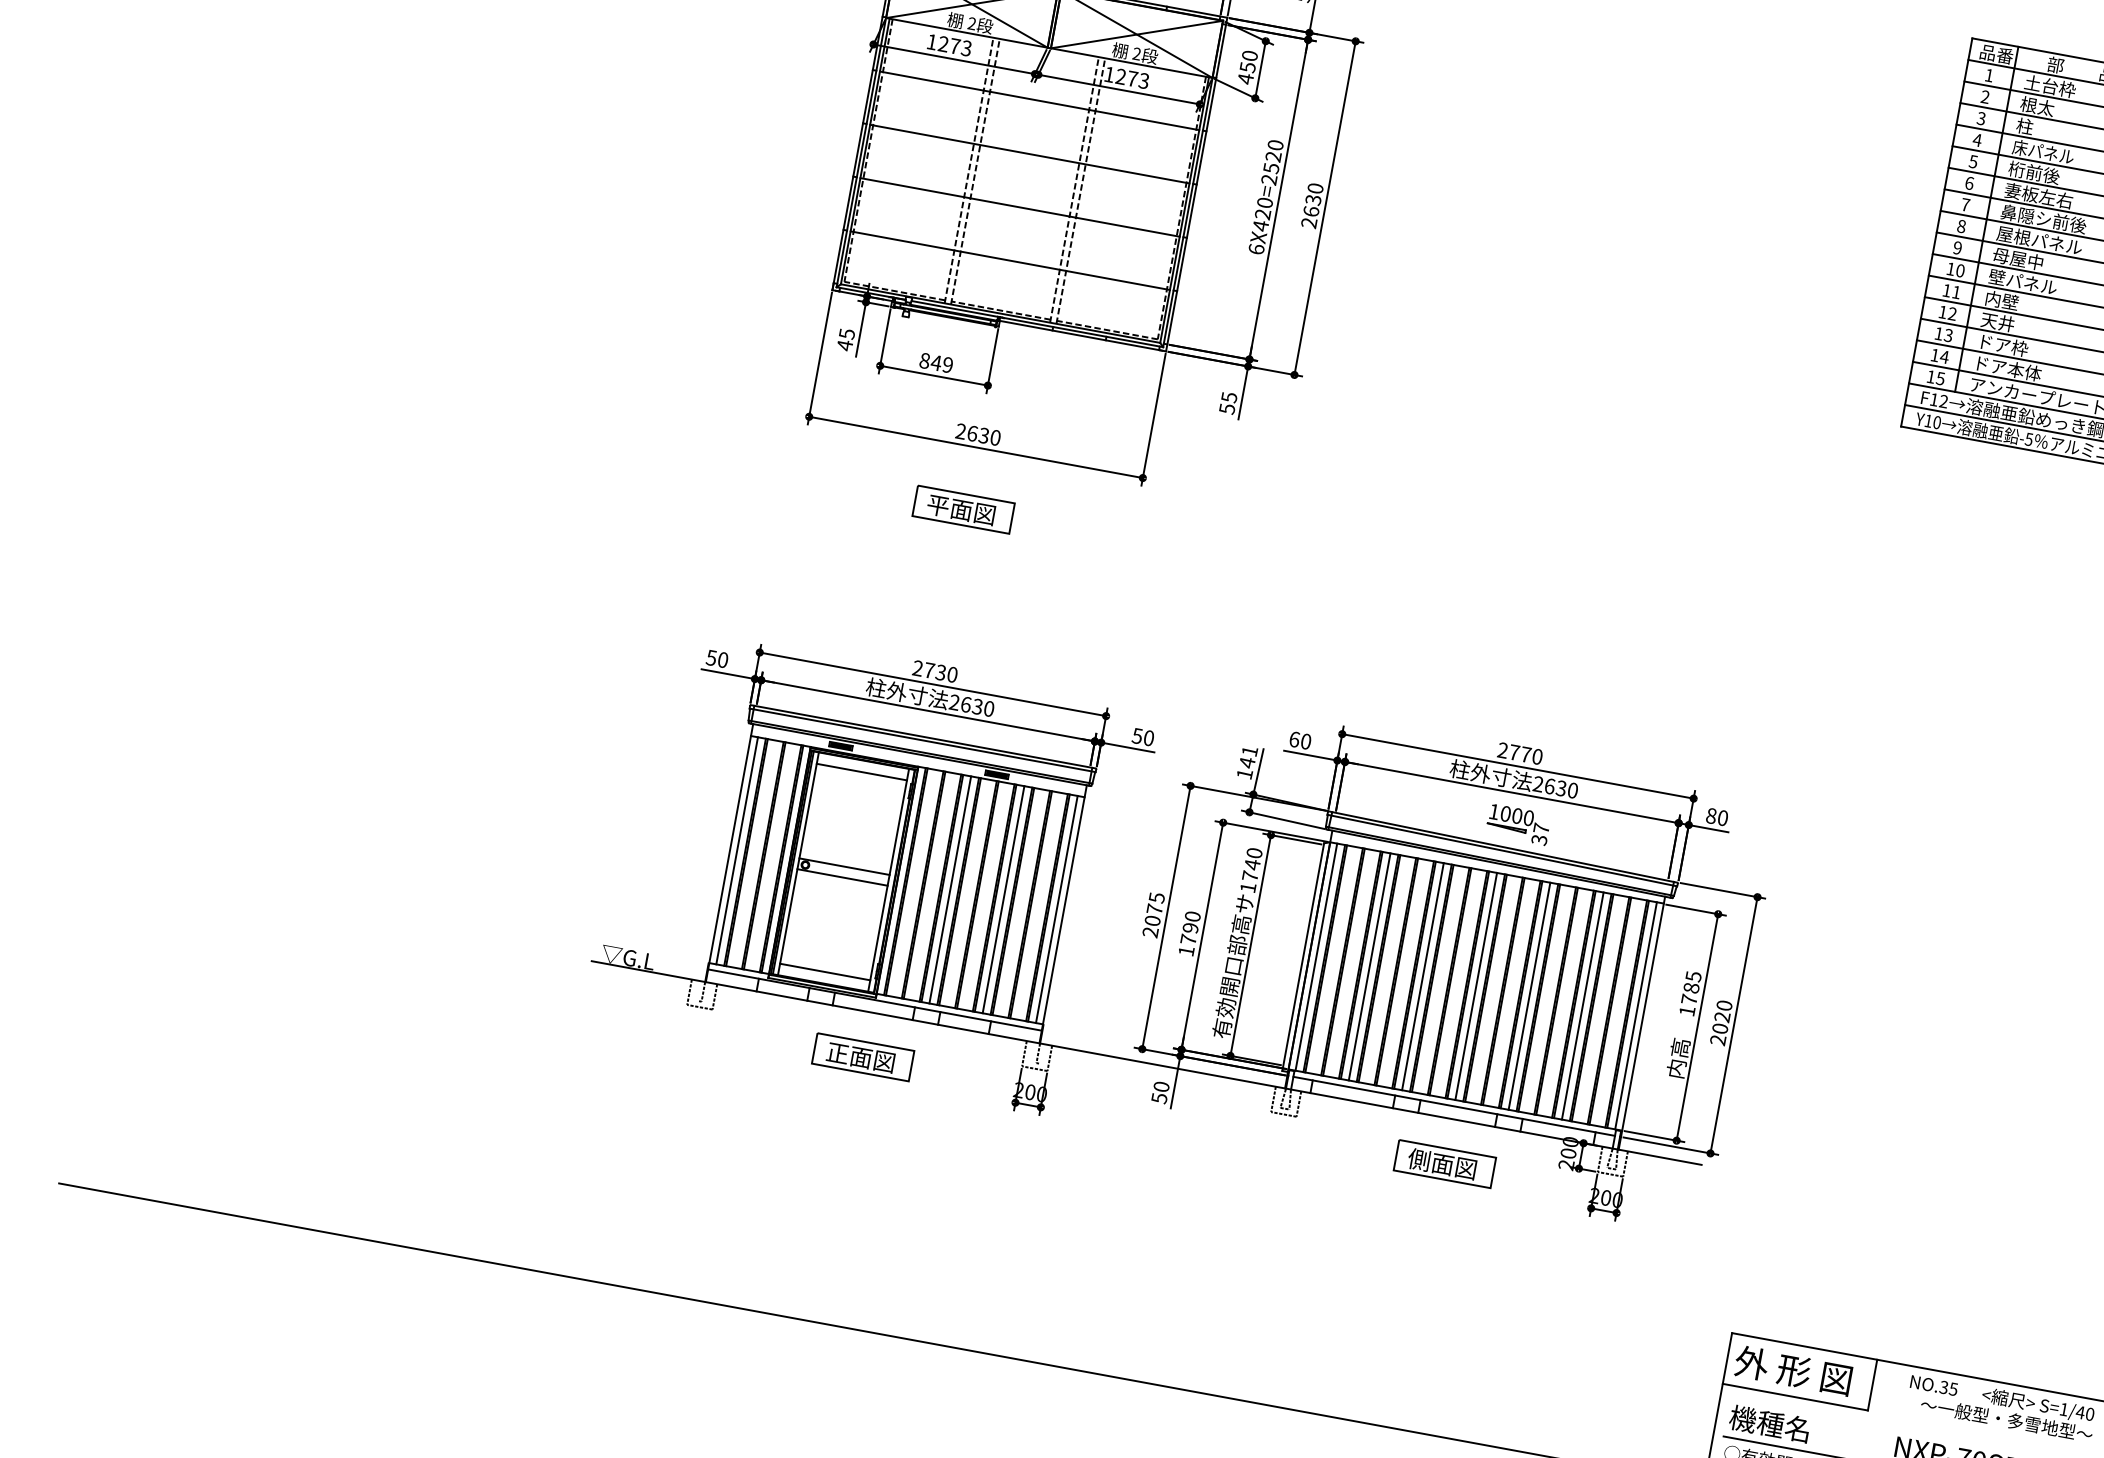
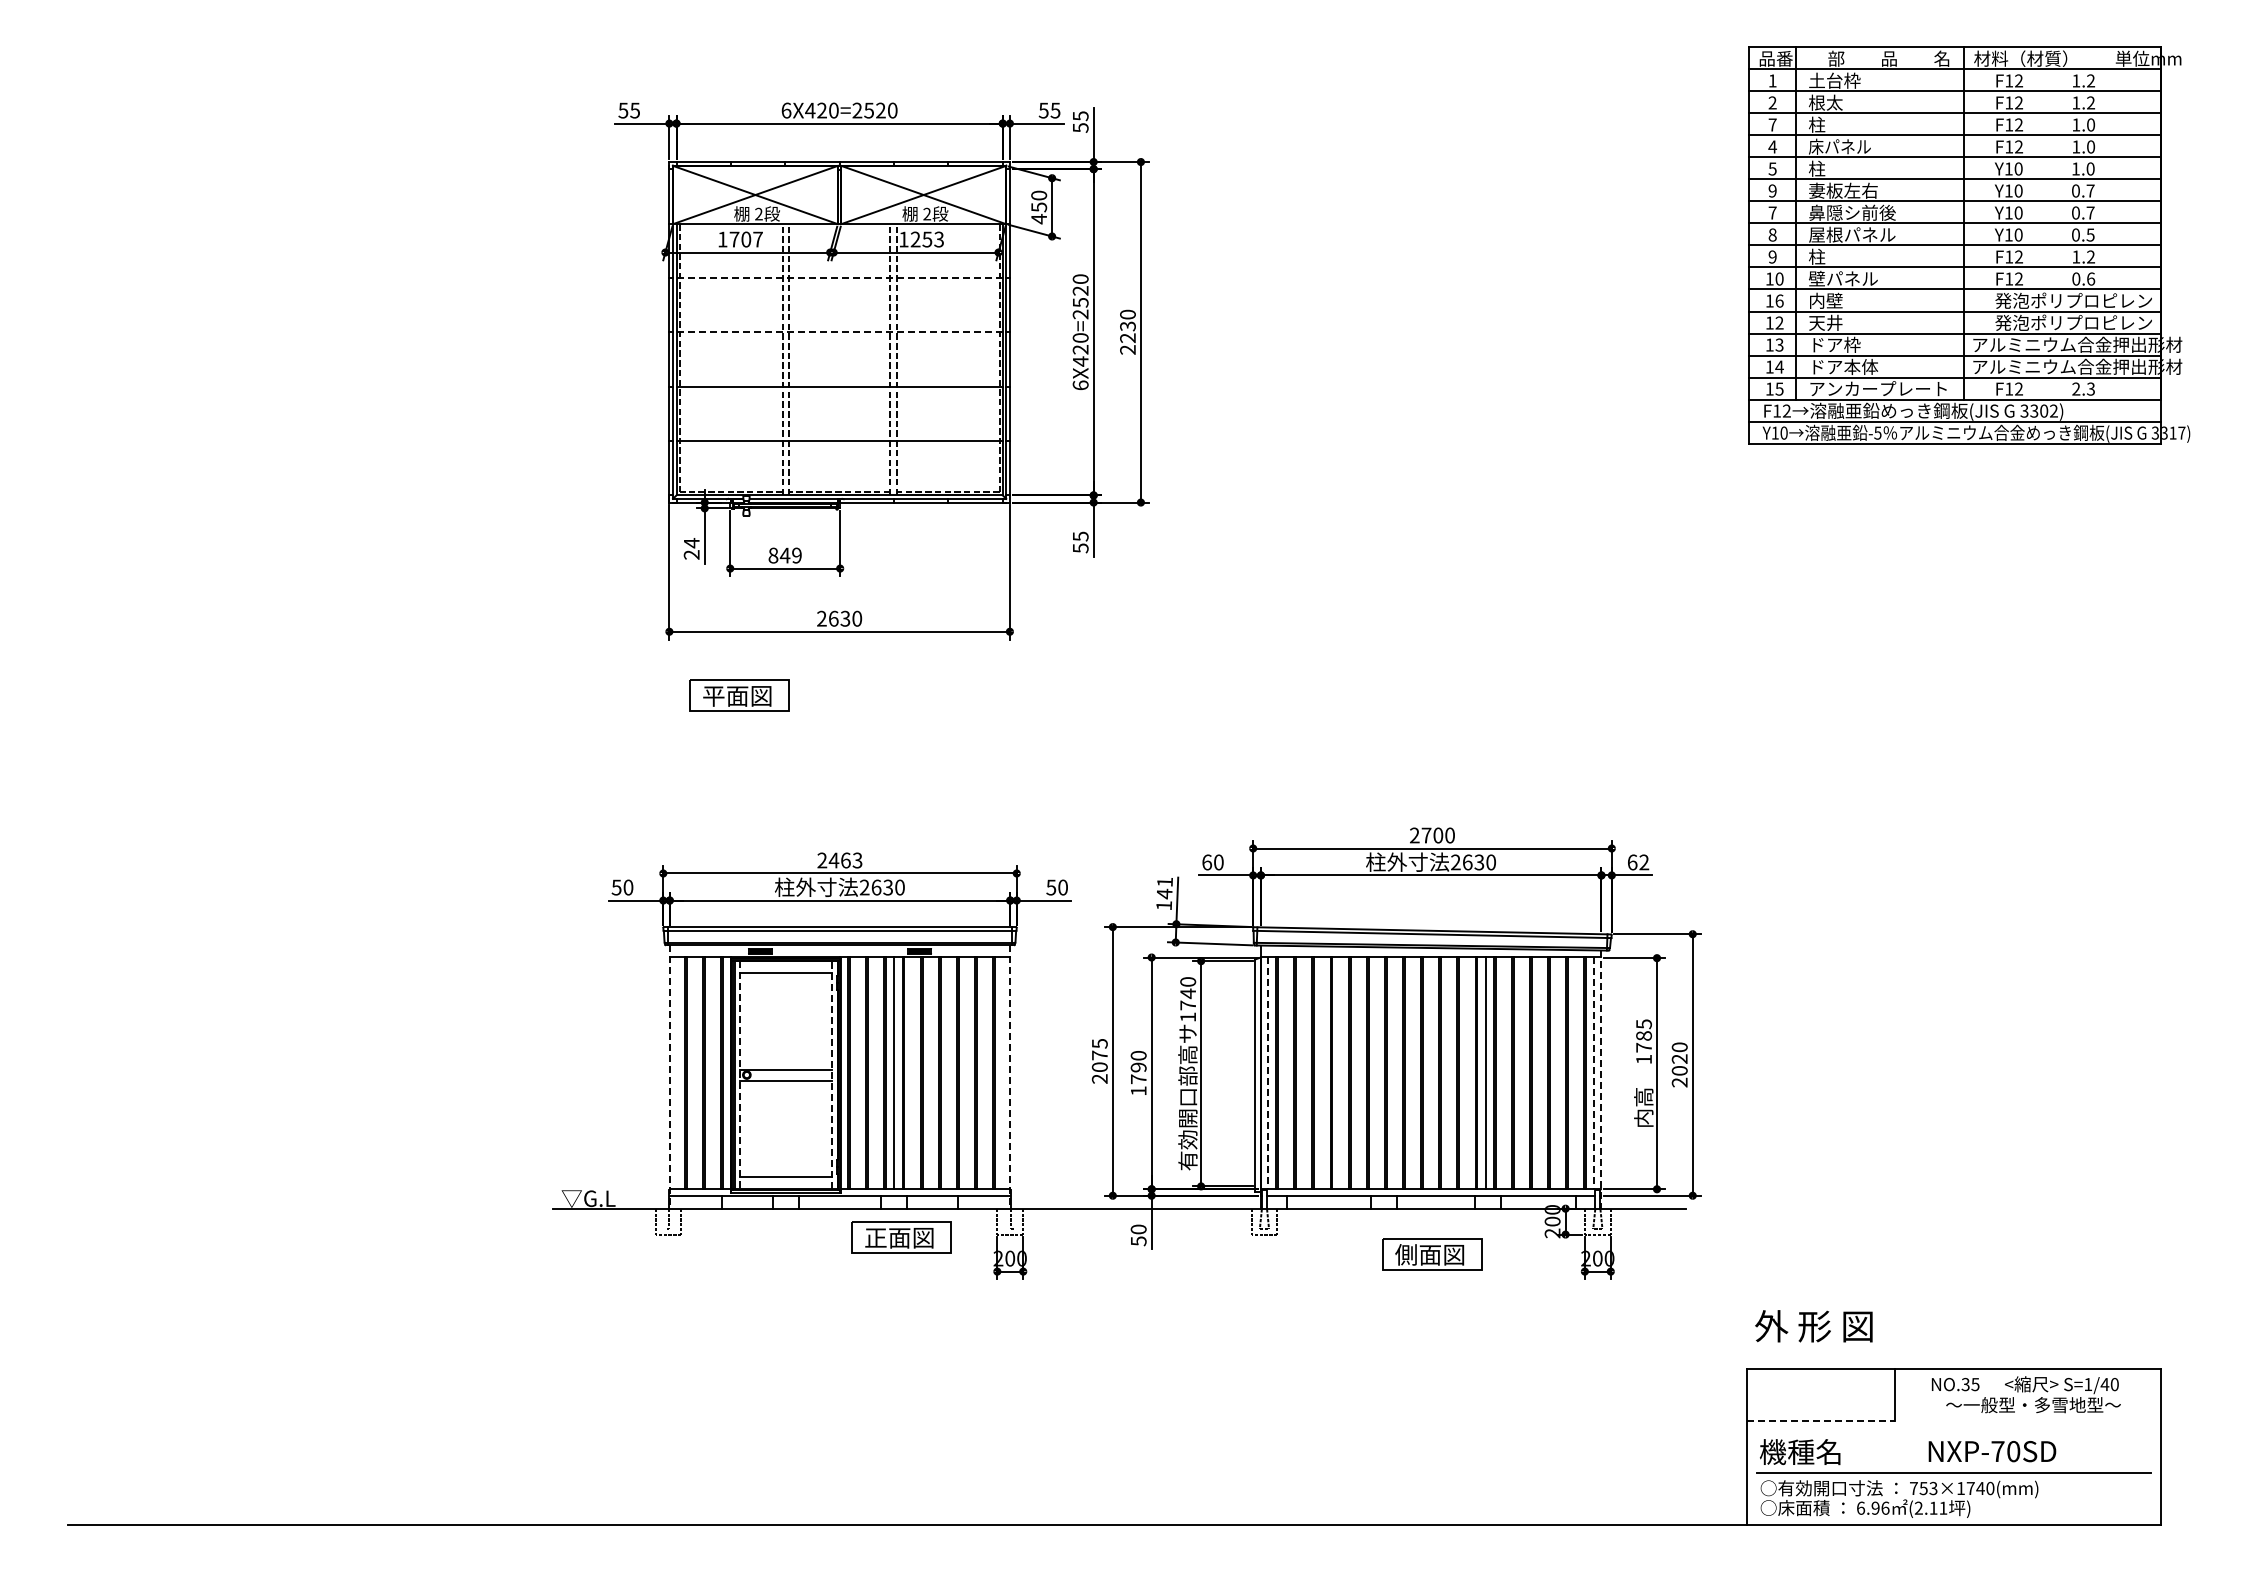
text: (954, 46) -> (745, 239), 1273 -> 1707
text: (1132, 78) -> (927, 239), 1273 -> 1253
line: (1039, 101) -> (839, 278), solid -> dashed
text: (1981, 118) -> (1772, 124), 3 -> 7
line: (1029, 154) -> (839, 332), solid -> dashed
text: (2034, 172) -> (1834, 168), 桁前後 -> 柱
text: (1969, 182) -> (1772, 190), 6 -> 9
text: (1310, 211) -> (1127, 338), 2630 -> 2230
text: (2018, 258) -> (1834, 256), 母屋中 -> 柱
text: (1956, 291) -> (1779, 300), 11 -> 16
text: (845, 340) -> (691, 549), 45 -> 24
part: (963, 509) -> (739, 695), moved
text: (940, 672) -> (845, 860), 2730 -> 2463
text: (1526, 754) -> (1438, 835), 2770 -> 2700
text: (1717, 817) -> (1638, 862), 80 -> 62
part: (1518, 824) -> (1443, 905), removed
line: (736, 850) -> (676, 1073), removed
line: (729, 852) -> (669, 1076), solid -> dashed
line: (798, 864) -> (739, 1075), solid -> dashed
line: (888, 880) -> (831, 1075), solid -> dashed
line: (1003, 899) -> (948, 1073), removed
line: (1057, 909) -> (1003, 1073), removed
line: (1063, 913) -> (1010, 1076), solid -> dashed
line: (1316, 957) -> (1268, 1073), solid -> dashed
line: (1369, 967) -> (1322, 1073), removed
line: (1422, 976) -> (1376, 1073), removed
line: (1476, 986) -> (1431, 1073), removed
line: (1582, 1006) -> (1539, 1073), removed
line: (1636, 1015) -> (1594, 1073), solid -> dashed
line: (1641, 1024) -> (1601, 1080), solid -> dashed
part: (862, 1057) -> (901, 1237), moved
text: (1792, 1370) -> (1813, 1326), moved
line: (1796, 1397) -> (1821, 1421), solid -> dashed

